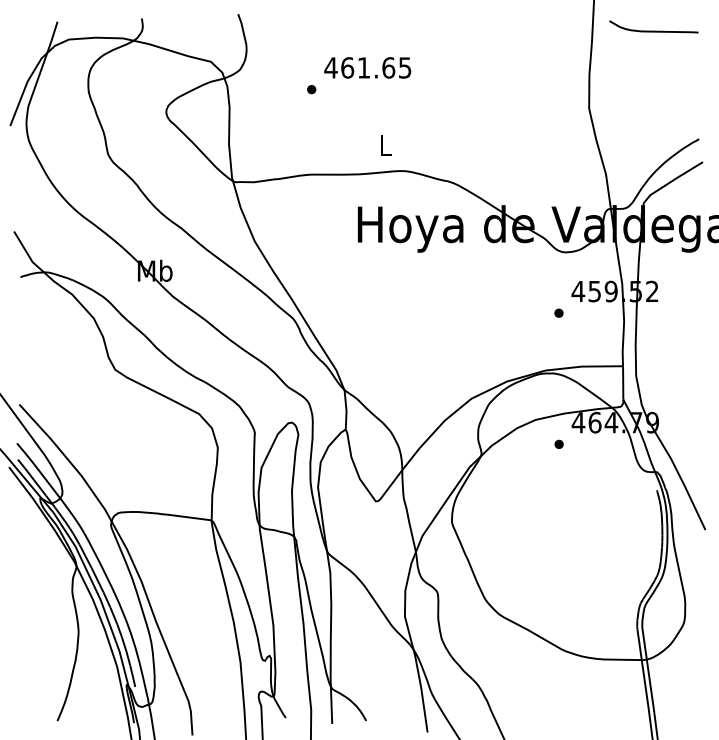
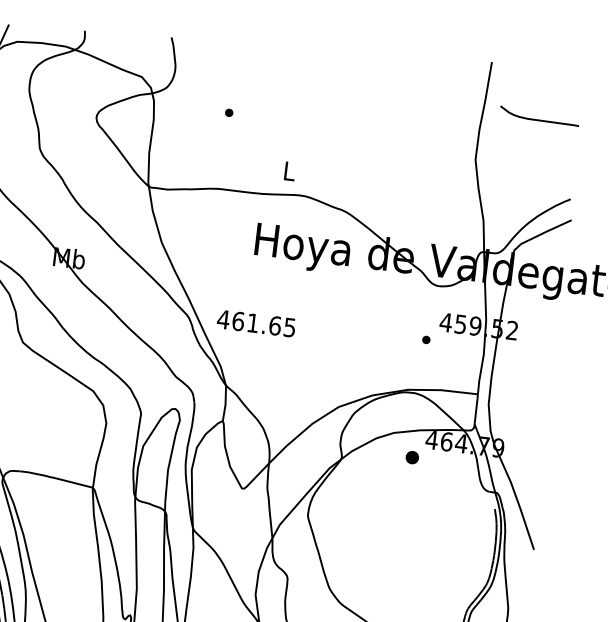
curve: (653, 30) -> (538, 119), moved
text: (367, 67) -> (256, 323), moved
part: (558, 443) -> (411, 456), size x1.6

